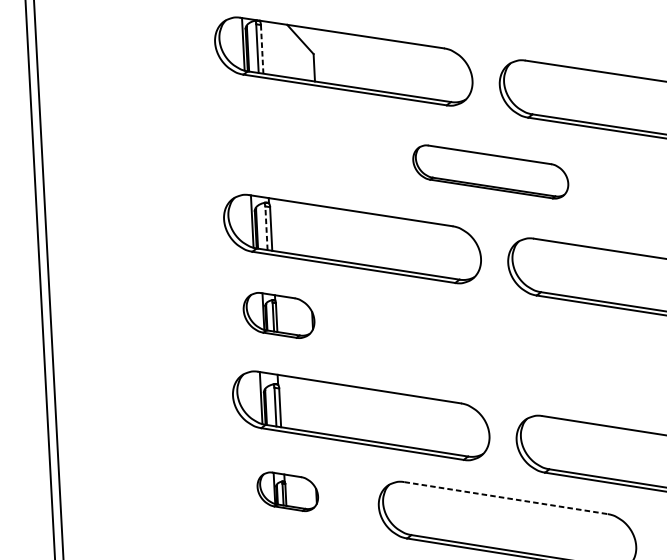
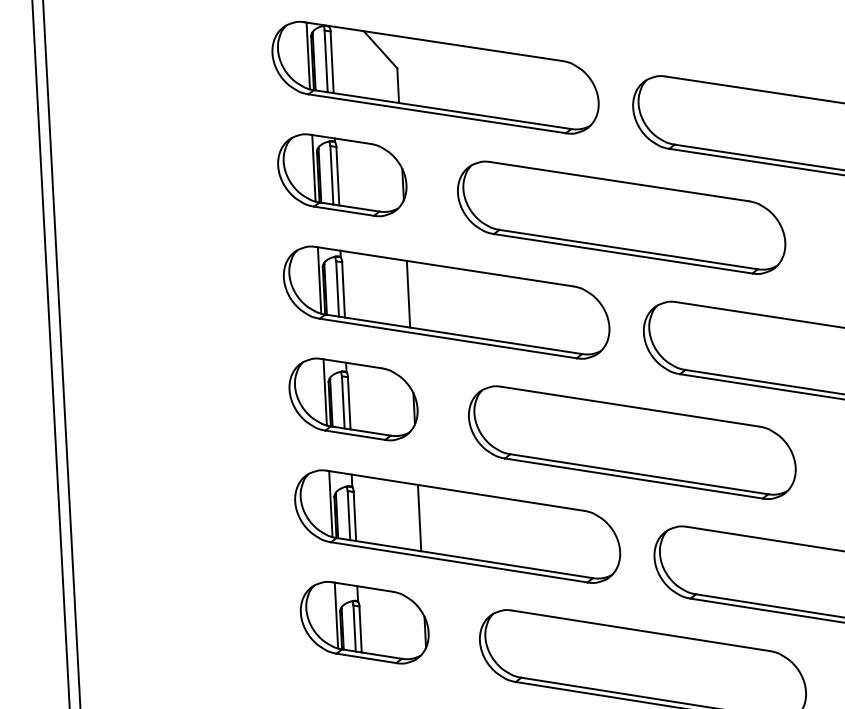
line: (262, 49) -> (332, 62), dashed -> solid
part: (270, 138) -> (342, 175), added
part: (490, 171) -> (621, 217), size x1.67
line: (266, 227) -> (337, 288), dashed -> solid
line: (322, 231) -> (408, 293), added
part: (279, 315) -> (353, 399), size x1.43
part: (499, 349) -> (632, 442), added
line: (331, 408) -> (419, 517), added
part: (287, 491) -> (364, 622), size x1.67
line: (506, 497) -> (641, 630), dashed -> solid

